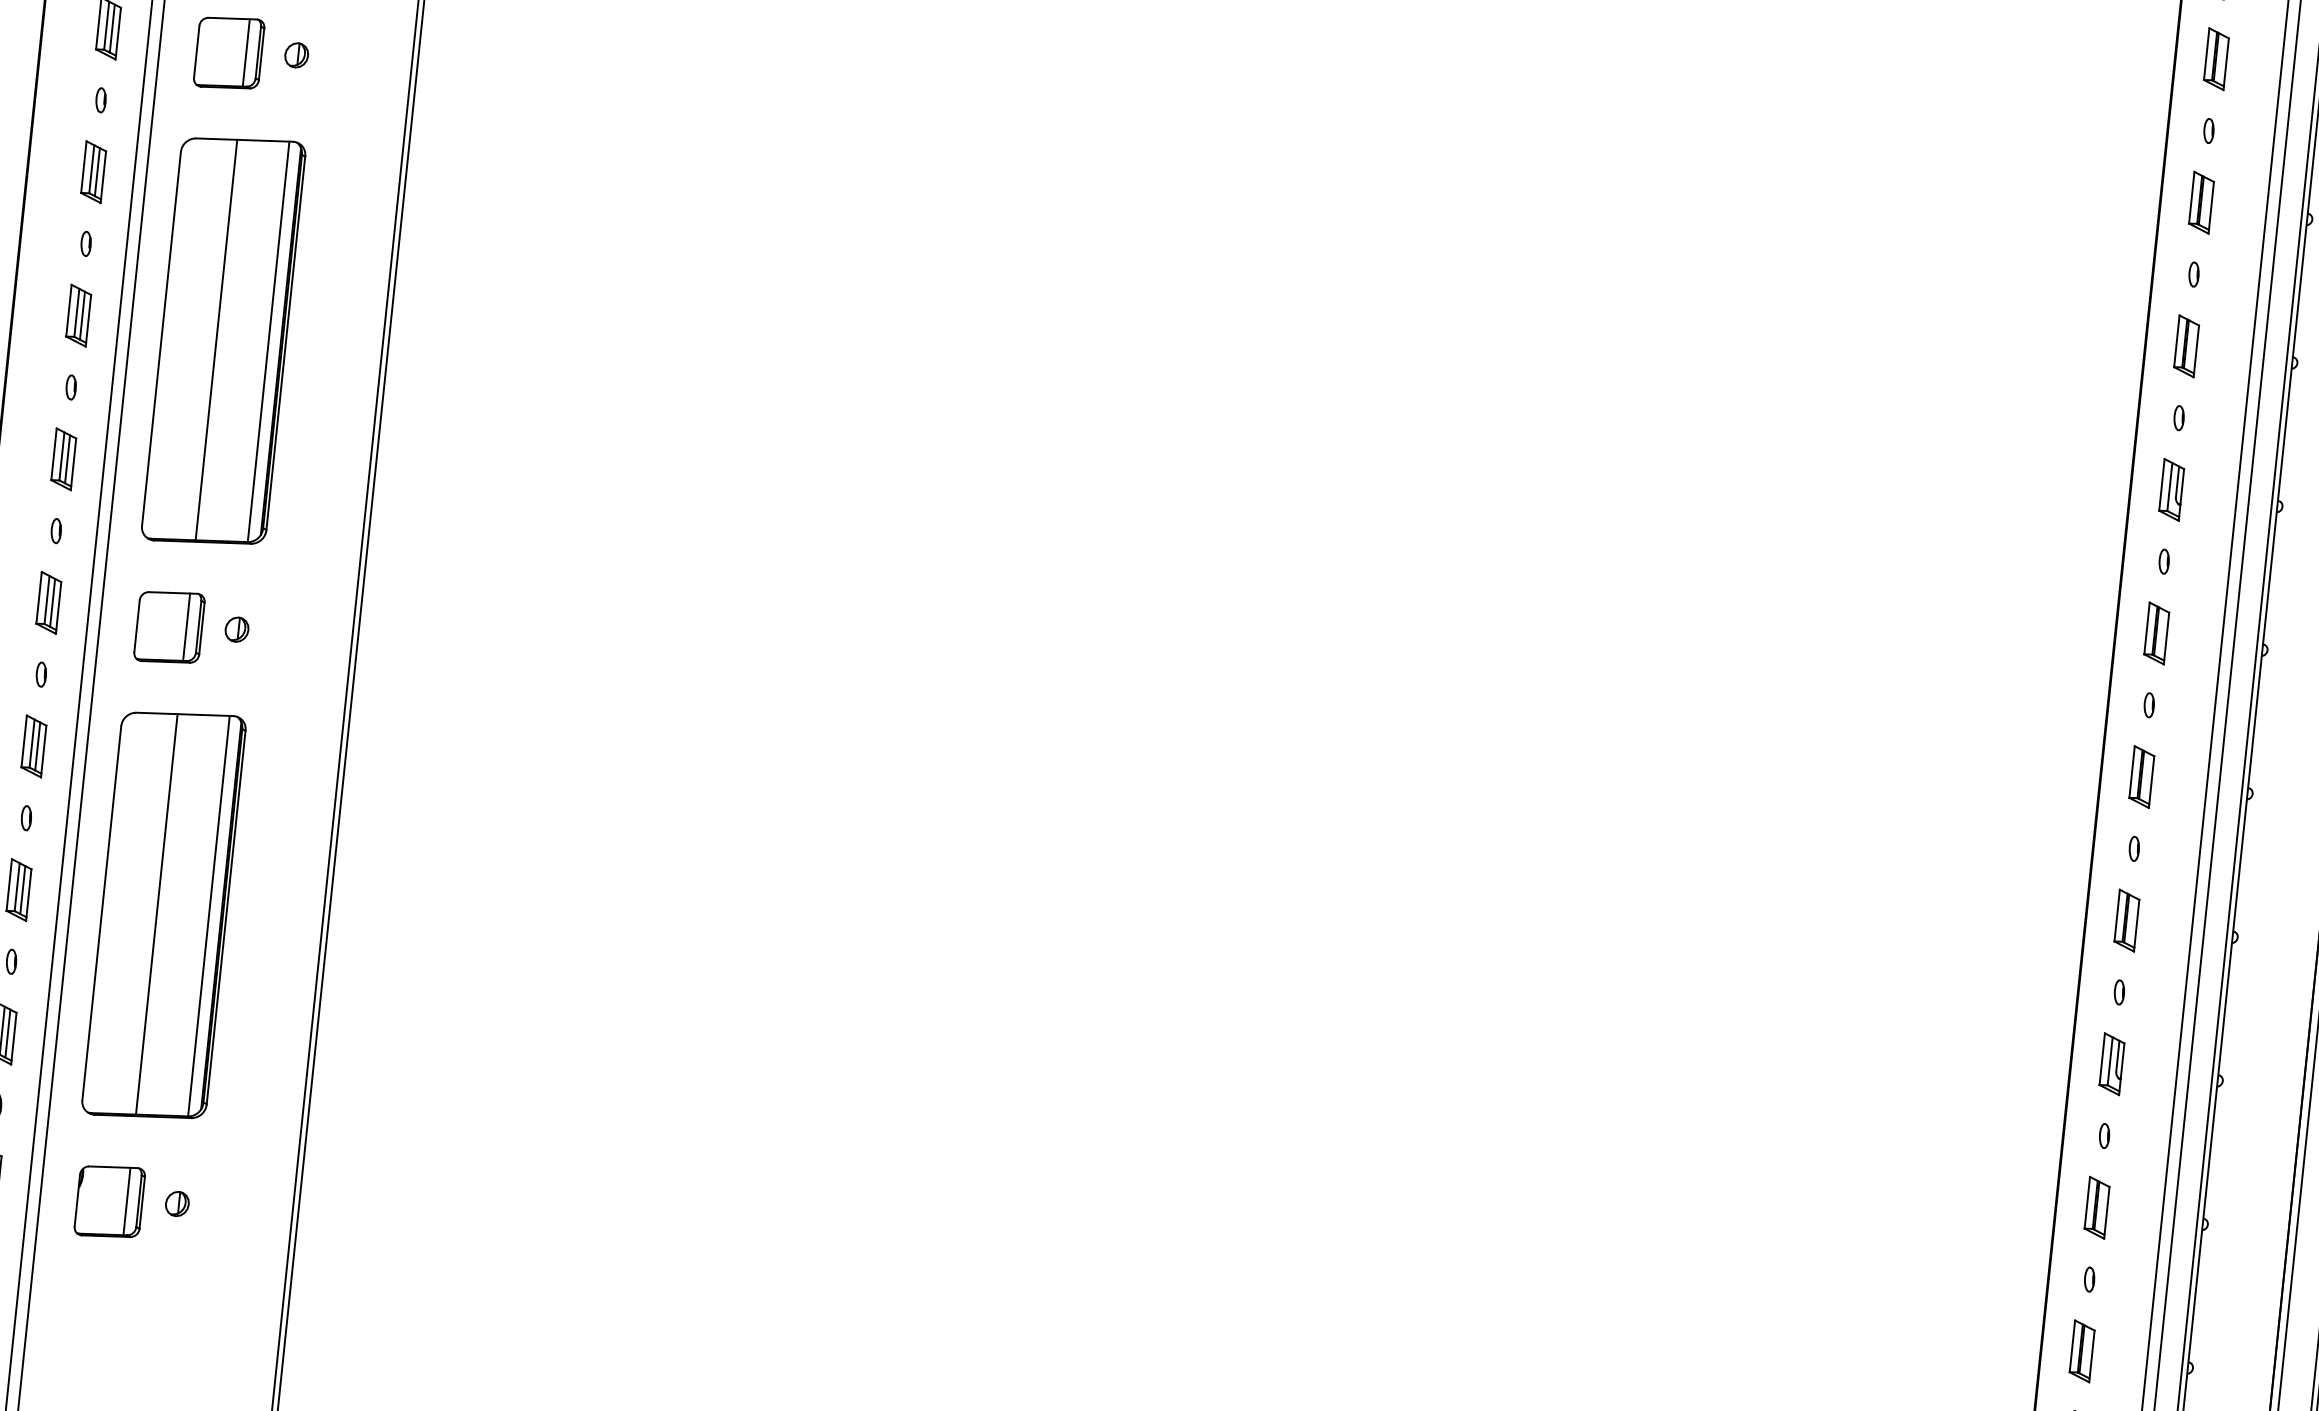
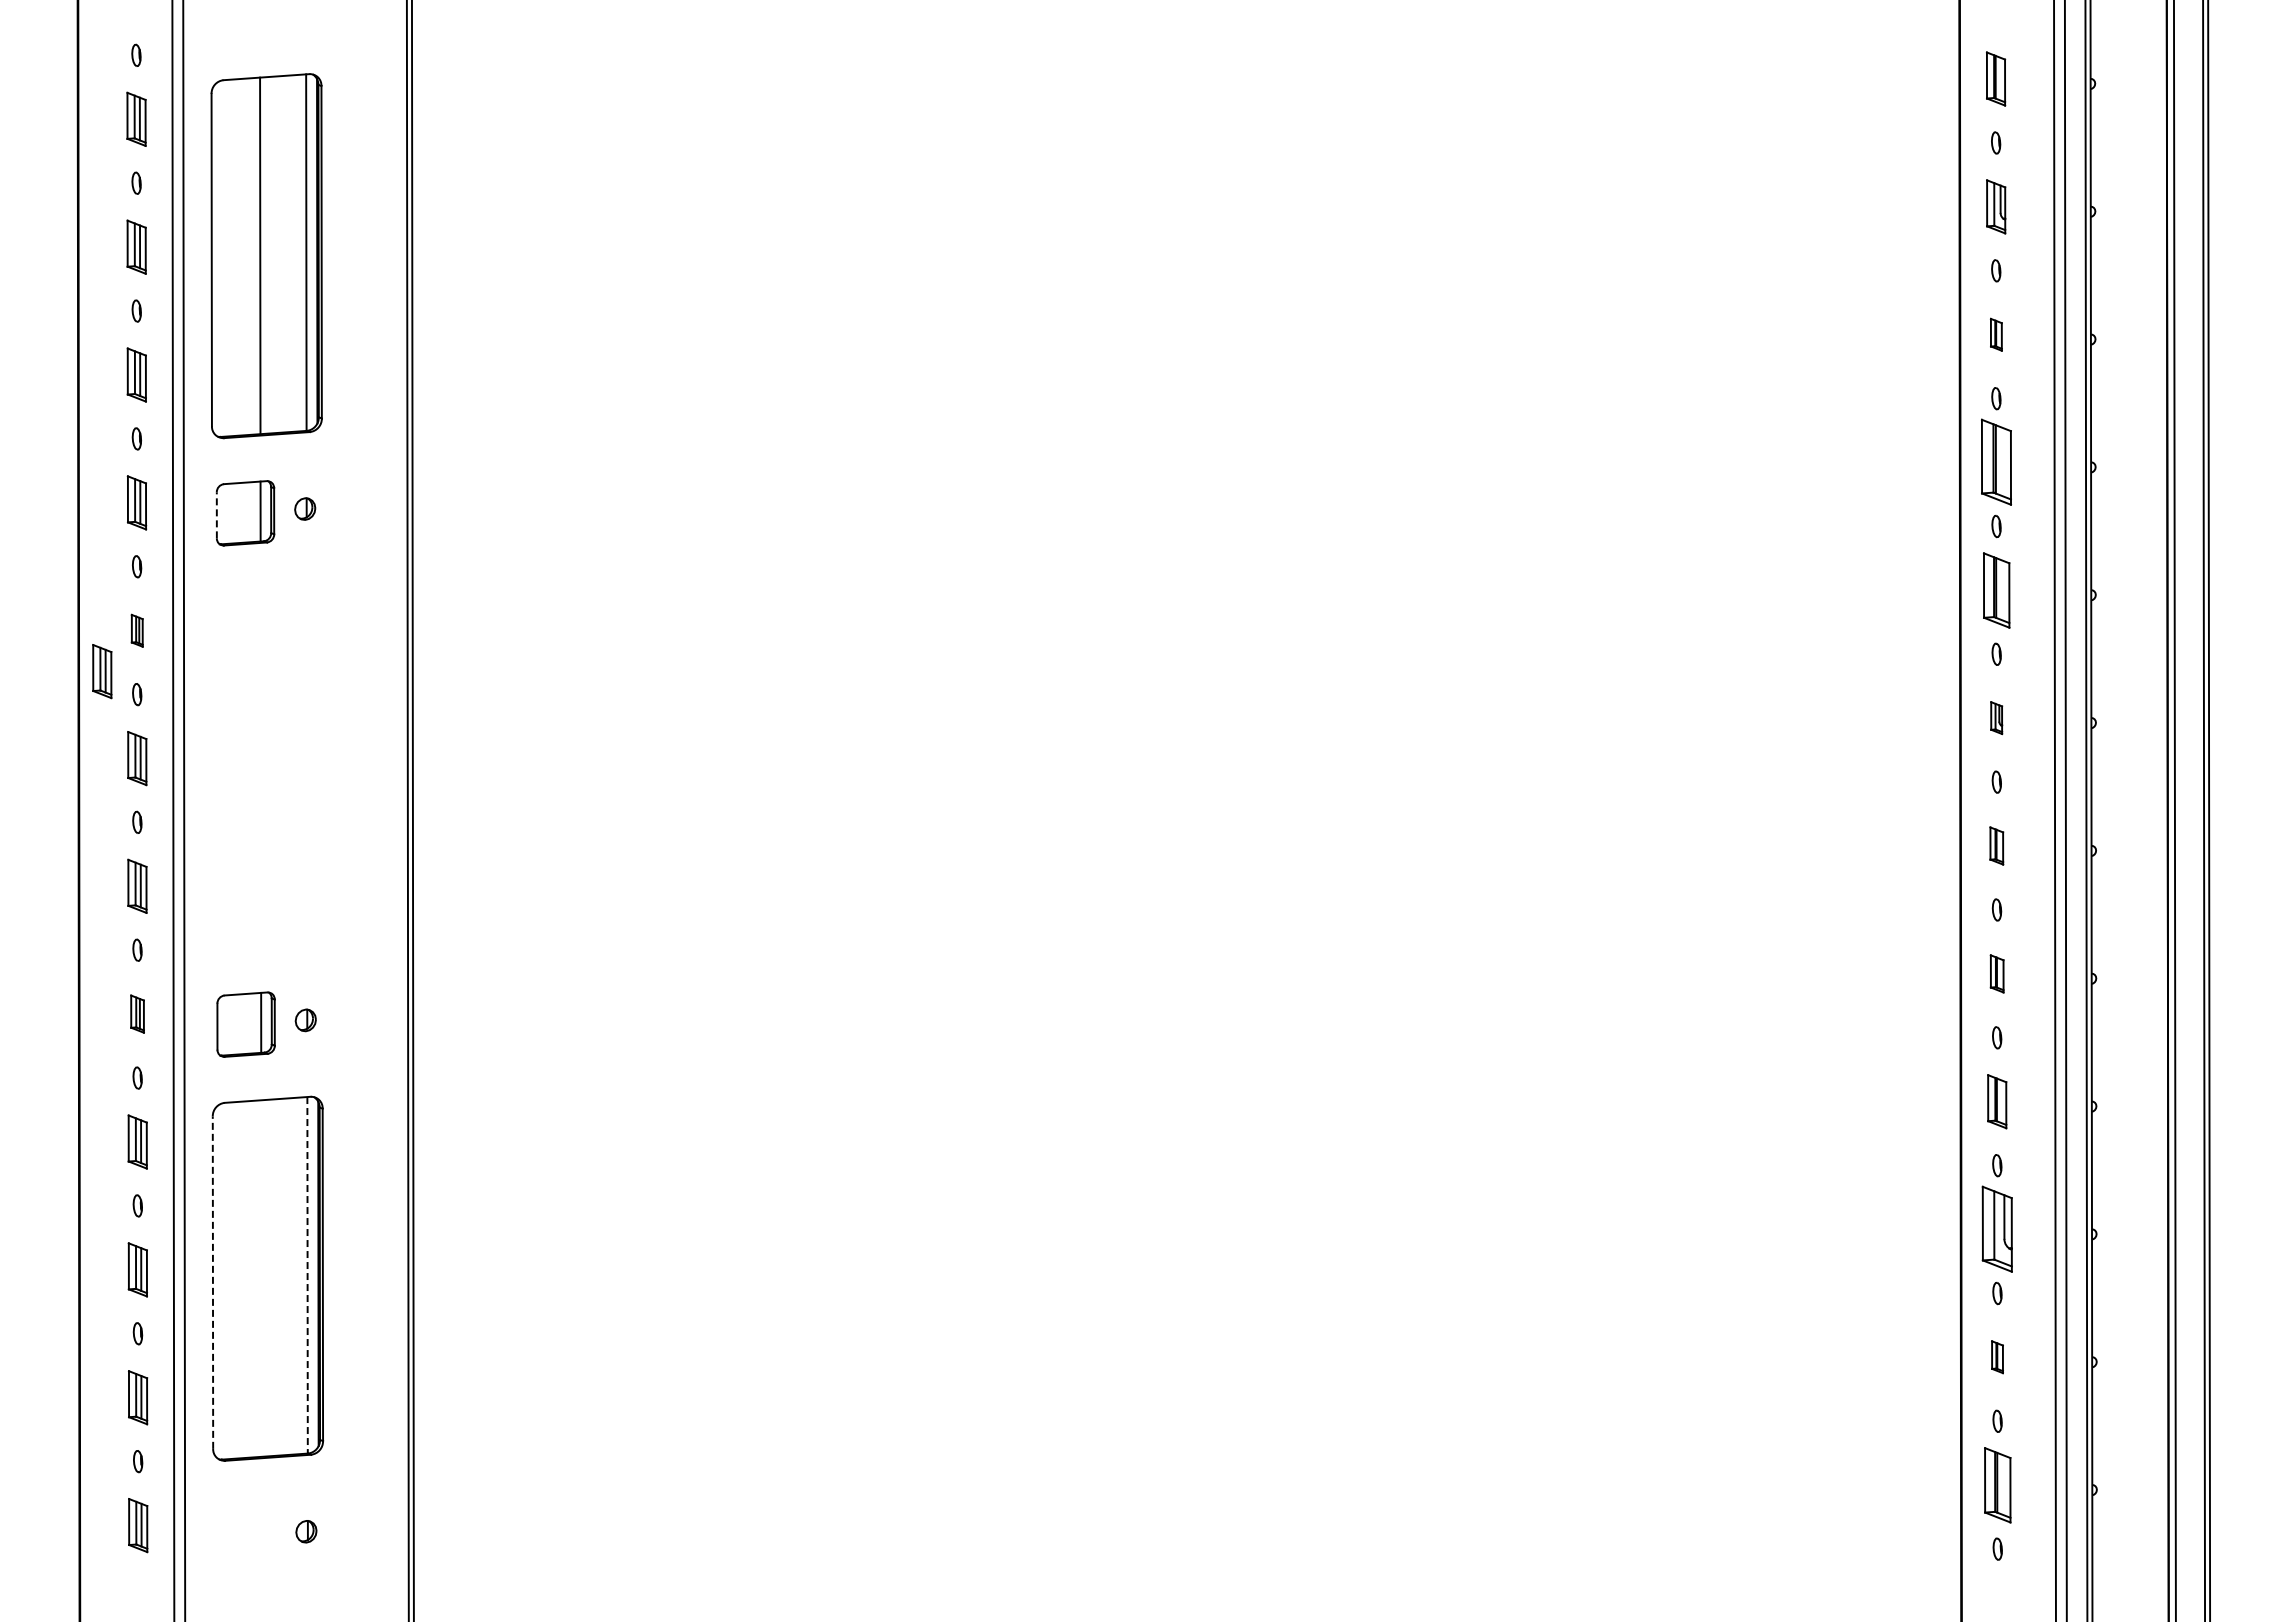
line: (196, 51) -> (216, 514), solid -> dashed
part: (2216, 58) -> (1996, 334), size x0.6
part: (94, 171) -> (137, 630), size x0.6
part: (2201, 202) -> (1996, 462), size x1.6
part: (49, 213) -> (102, 671), added
part: (223, 341) -> (267, 767), removed
part: (2186, 345) -> (1996, 589), size x1.4
part: (2171, 489) -> (1996, 717), size x0.6
part: (48, 602) -> (137, 1013), size x0.7
part: (2156, 632) -> (1996, 845), size x0.7
part: (2142, 776) -> (1997, 973), size x0.7
line: (101, 913) -> (212, 1282), solid -> dashed
line: (156, 914) -> (261, 1278), removed
line: (208, 916) -> (307, 1275), solid -> dashed
part: (2112, 1064) -> (1997, 1229), size x1.6
part: (109, 1201) -> (246, 1535), removed
part: (2097, 1206) -> (1997, 1356), size x0.6
part: (2082, 1350) -> (1997, 1484), size x1.4

